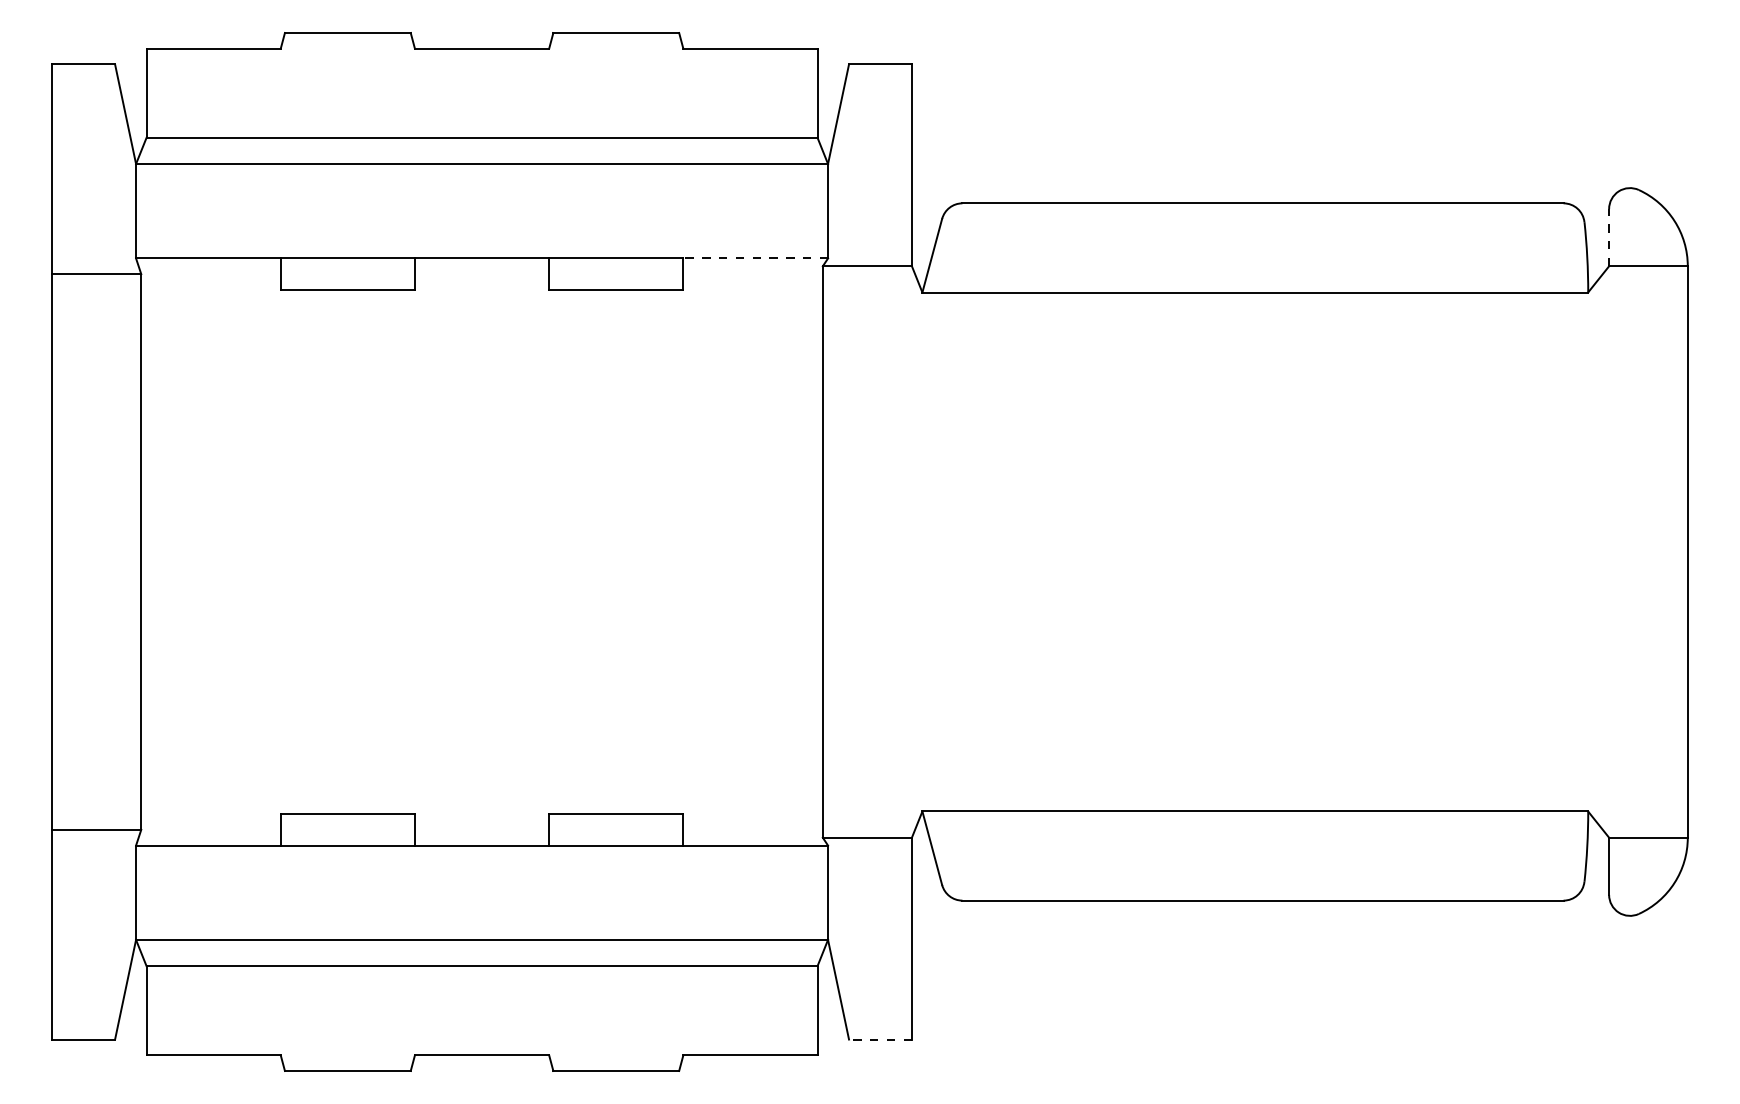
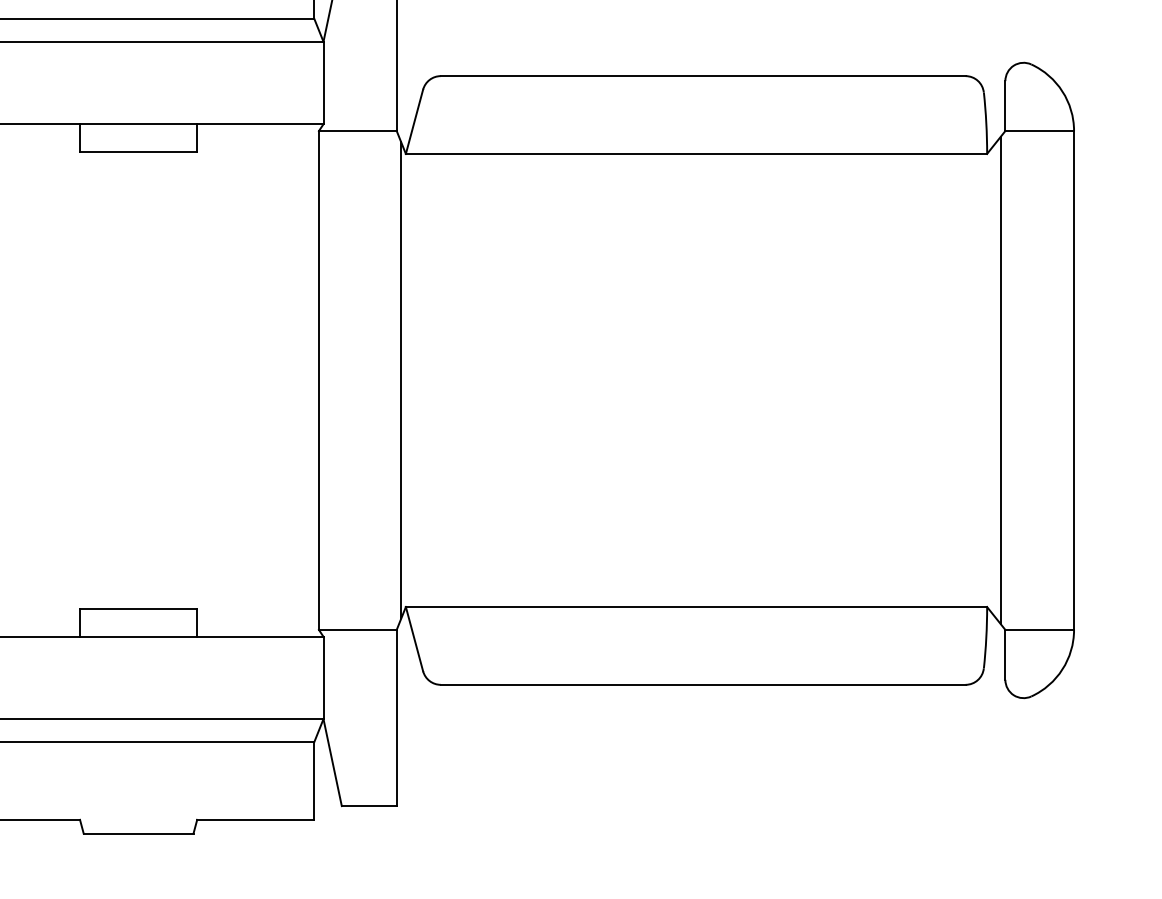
line: (1609, 237) -> (1005, 105), dashed -> solid
line: (755, 258) -> (260, 124), dashed -> solid
line: (917, 551) -> (401, 380), added
line: (1603, 551) -> (1000, 380), added
line: (879, 1039) -> (368, 806), dashed -> solid

